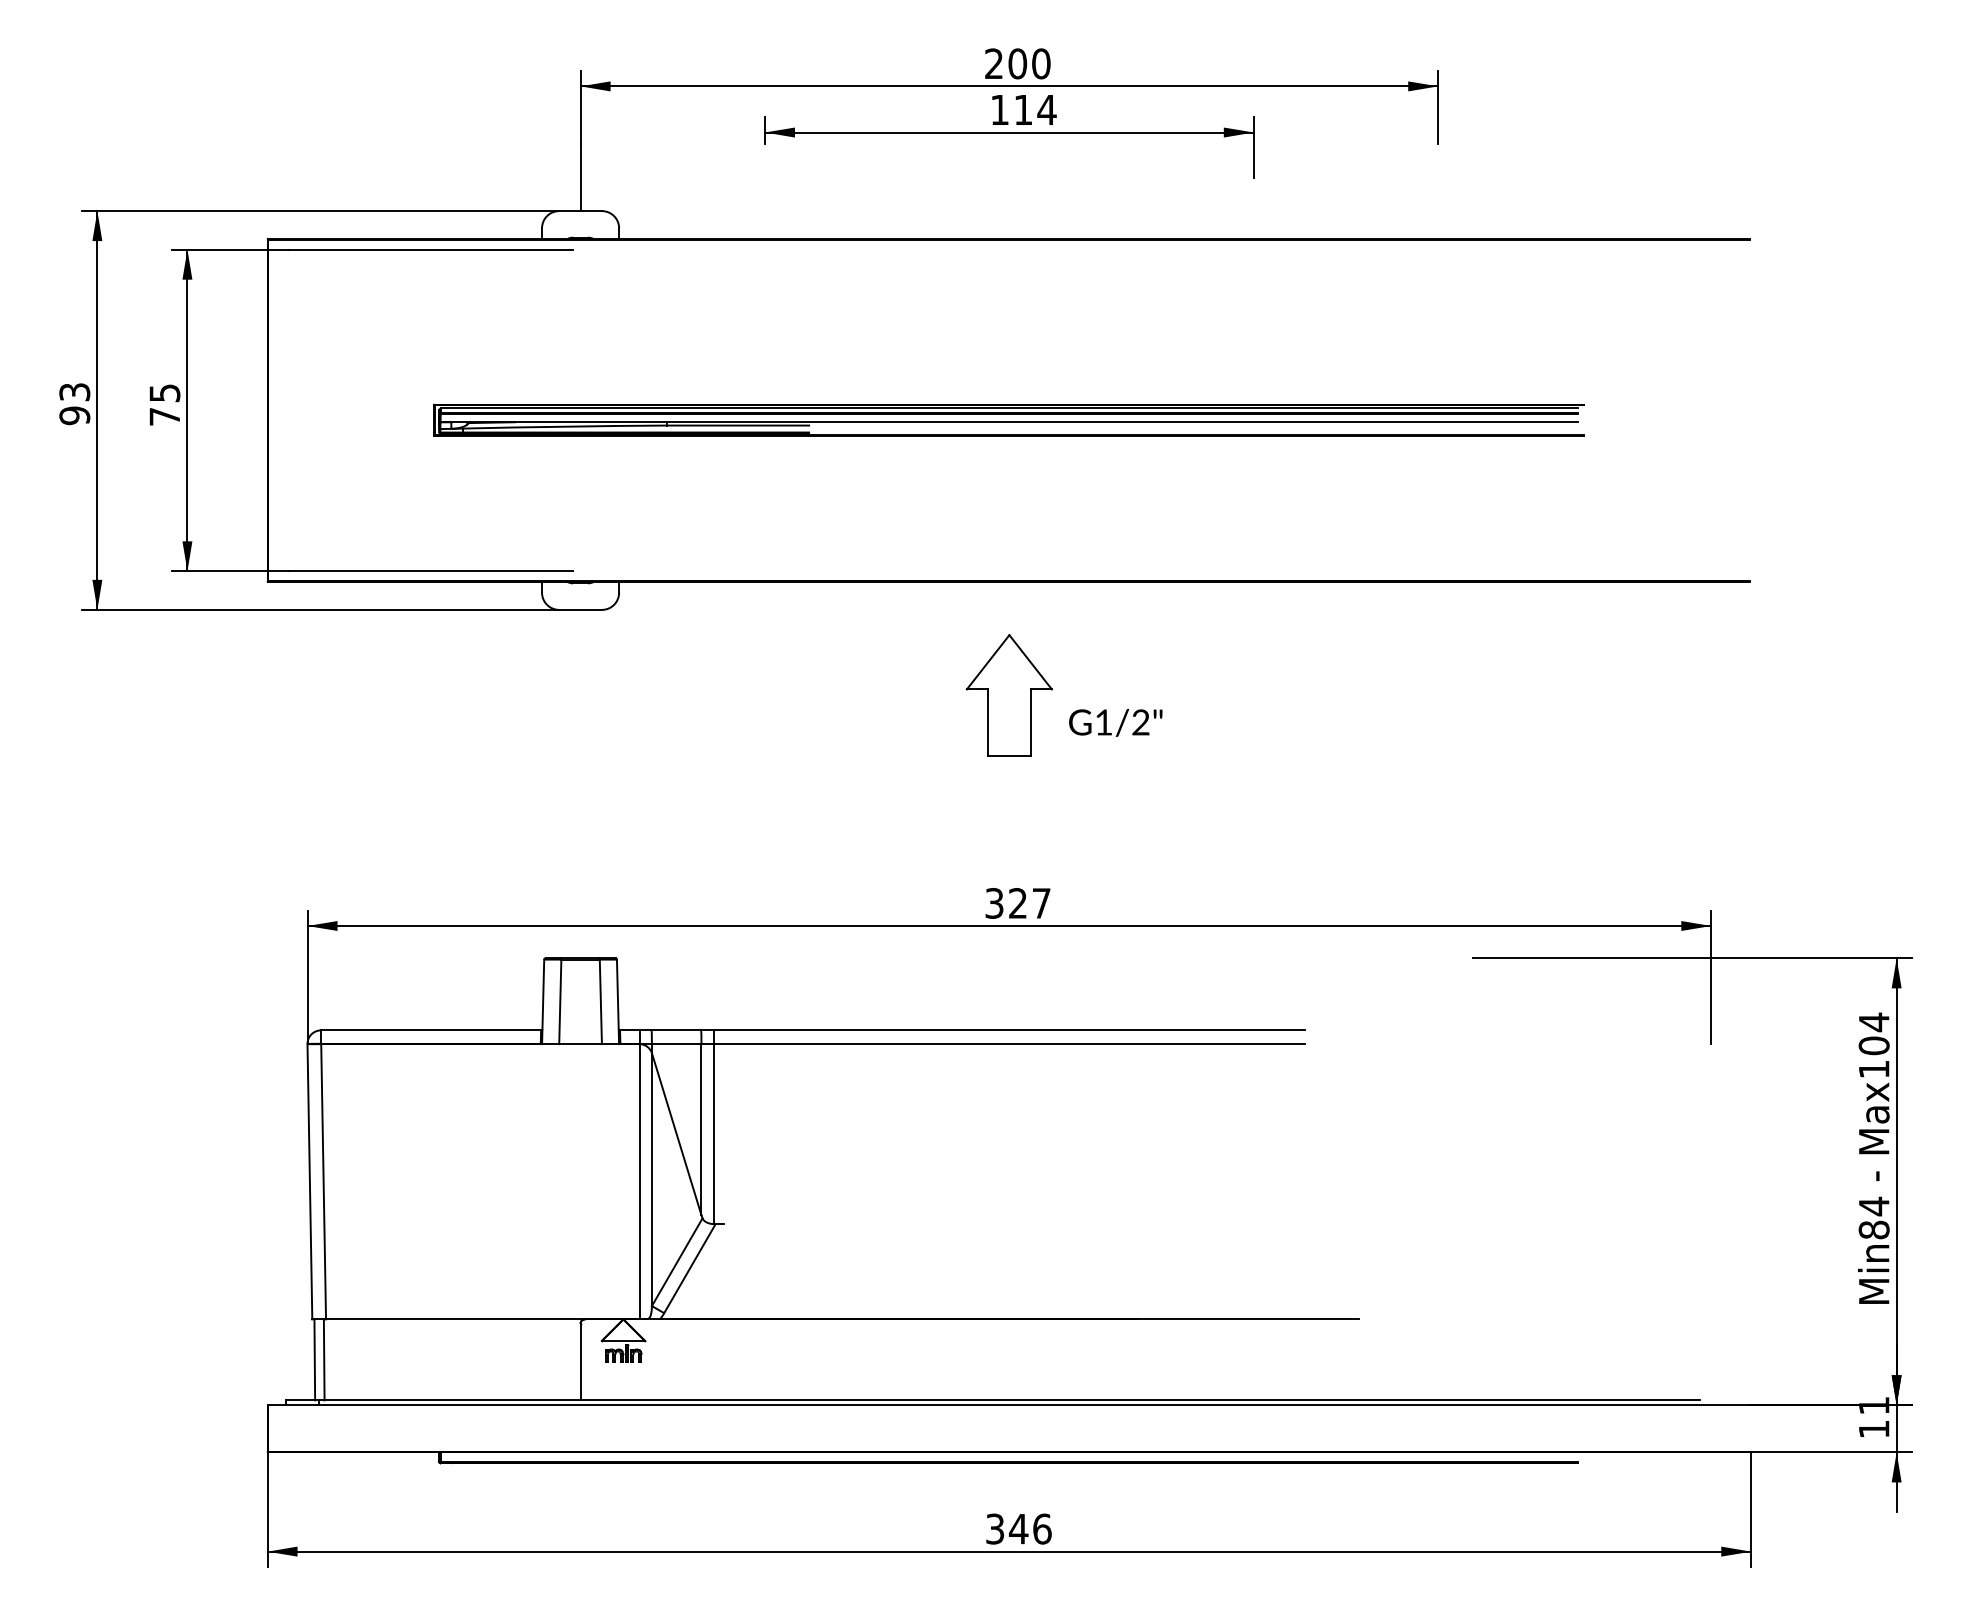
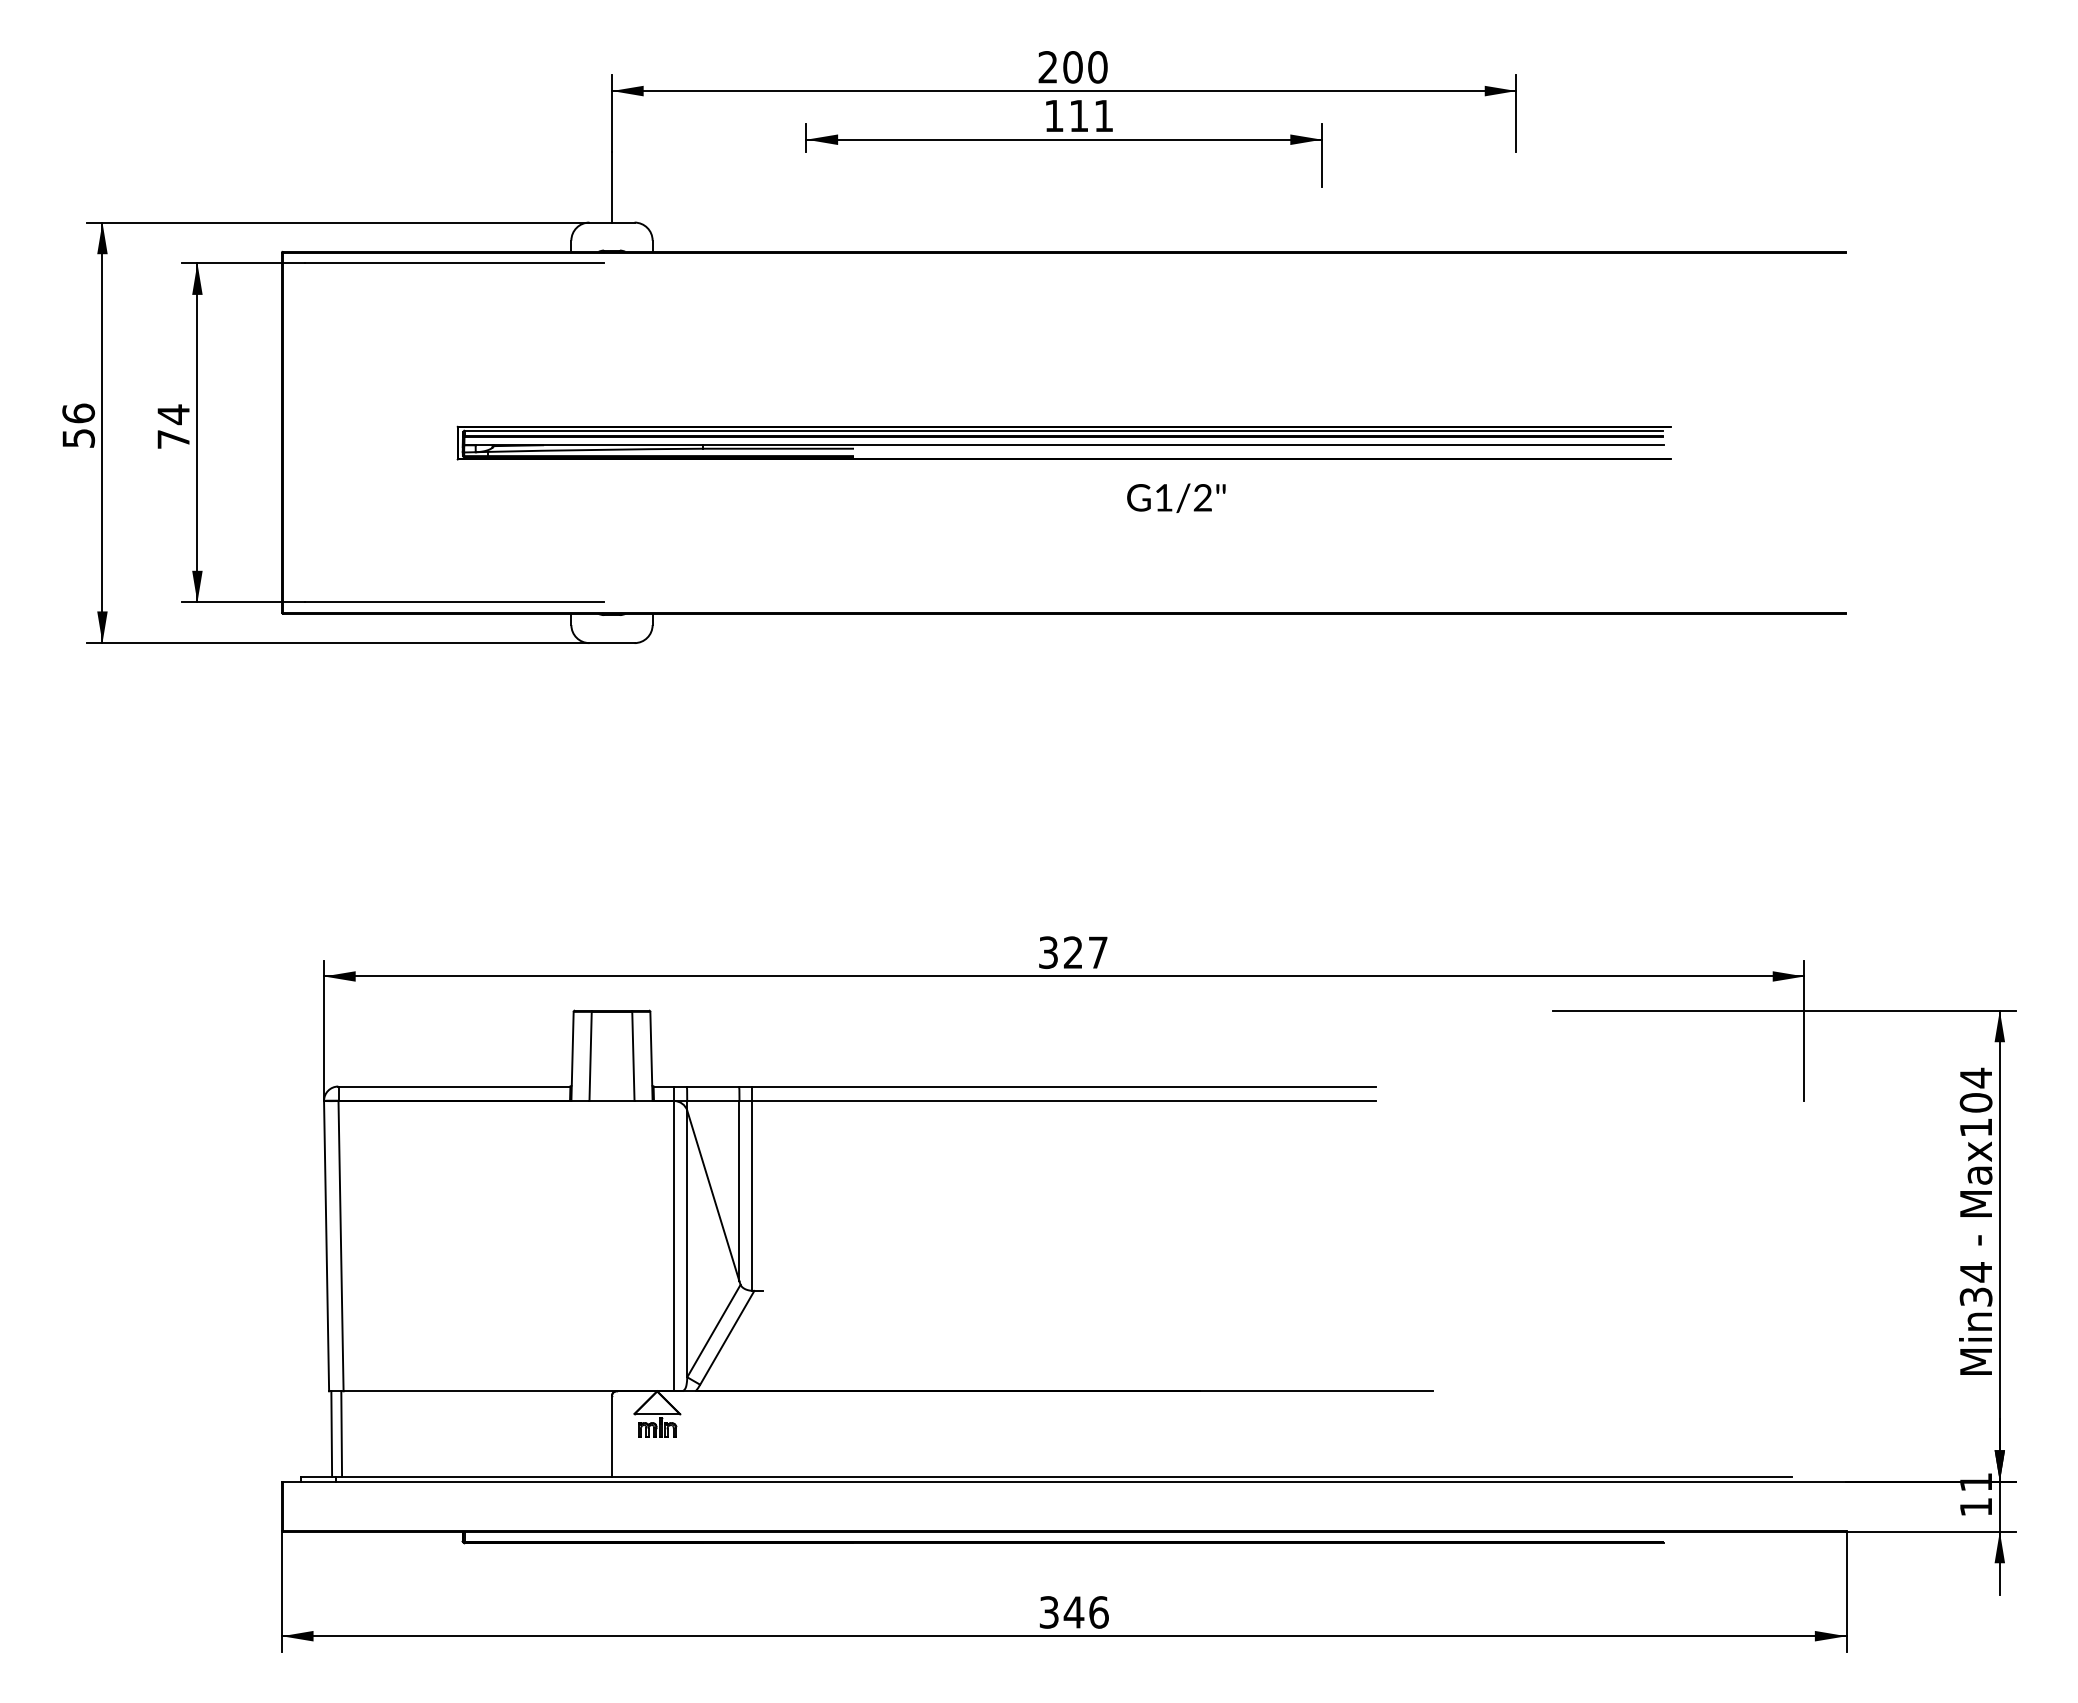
text: (1046, 109) -> (1103, 115), 114 -> 111
text: (164, 393) -> (173, 414), 75 -> 74
text: (74, 403) -> (78, 425), 93 -> 56
part: (1009, 694) -> (1064, 732), removed
text: (1115, 722) -> (1176, 497), moved
text: (1873, 1229) -> (1975, 1296), Min84 -> Min34

